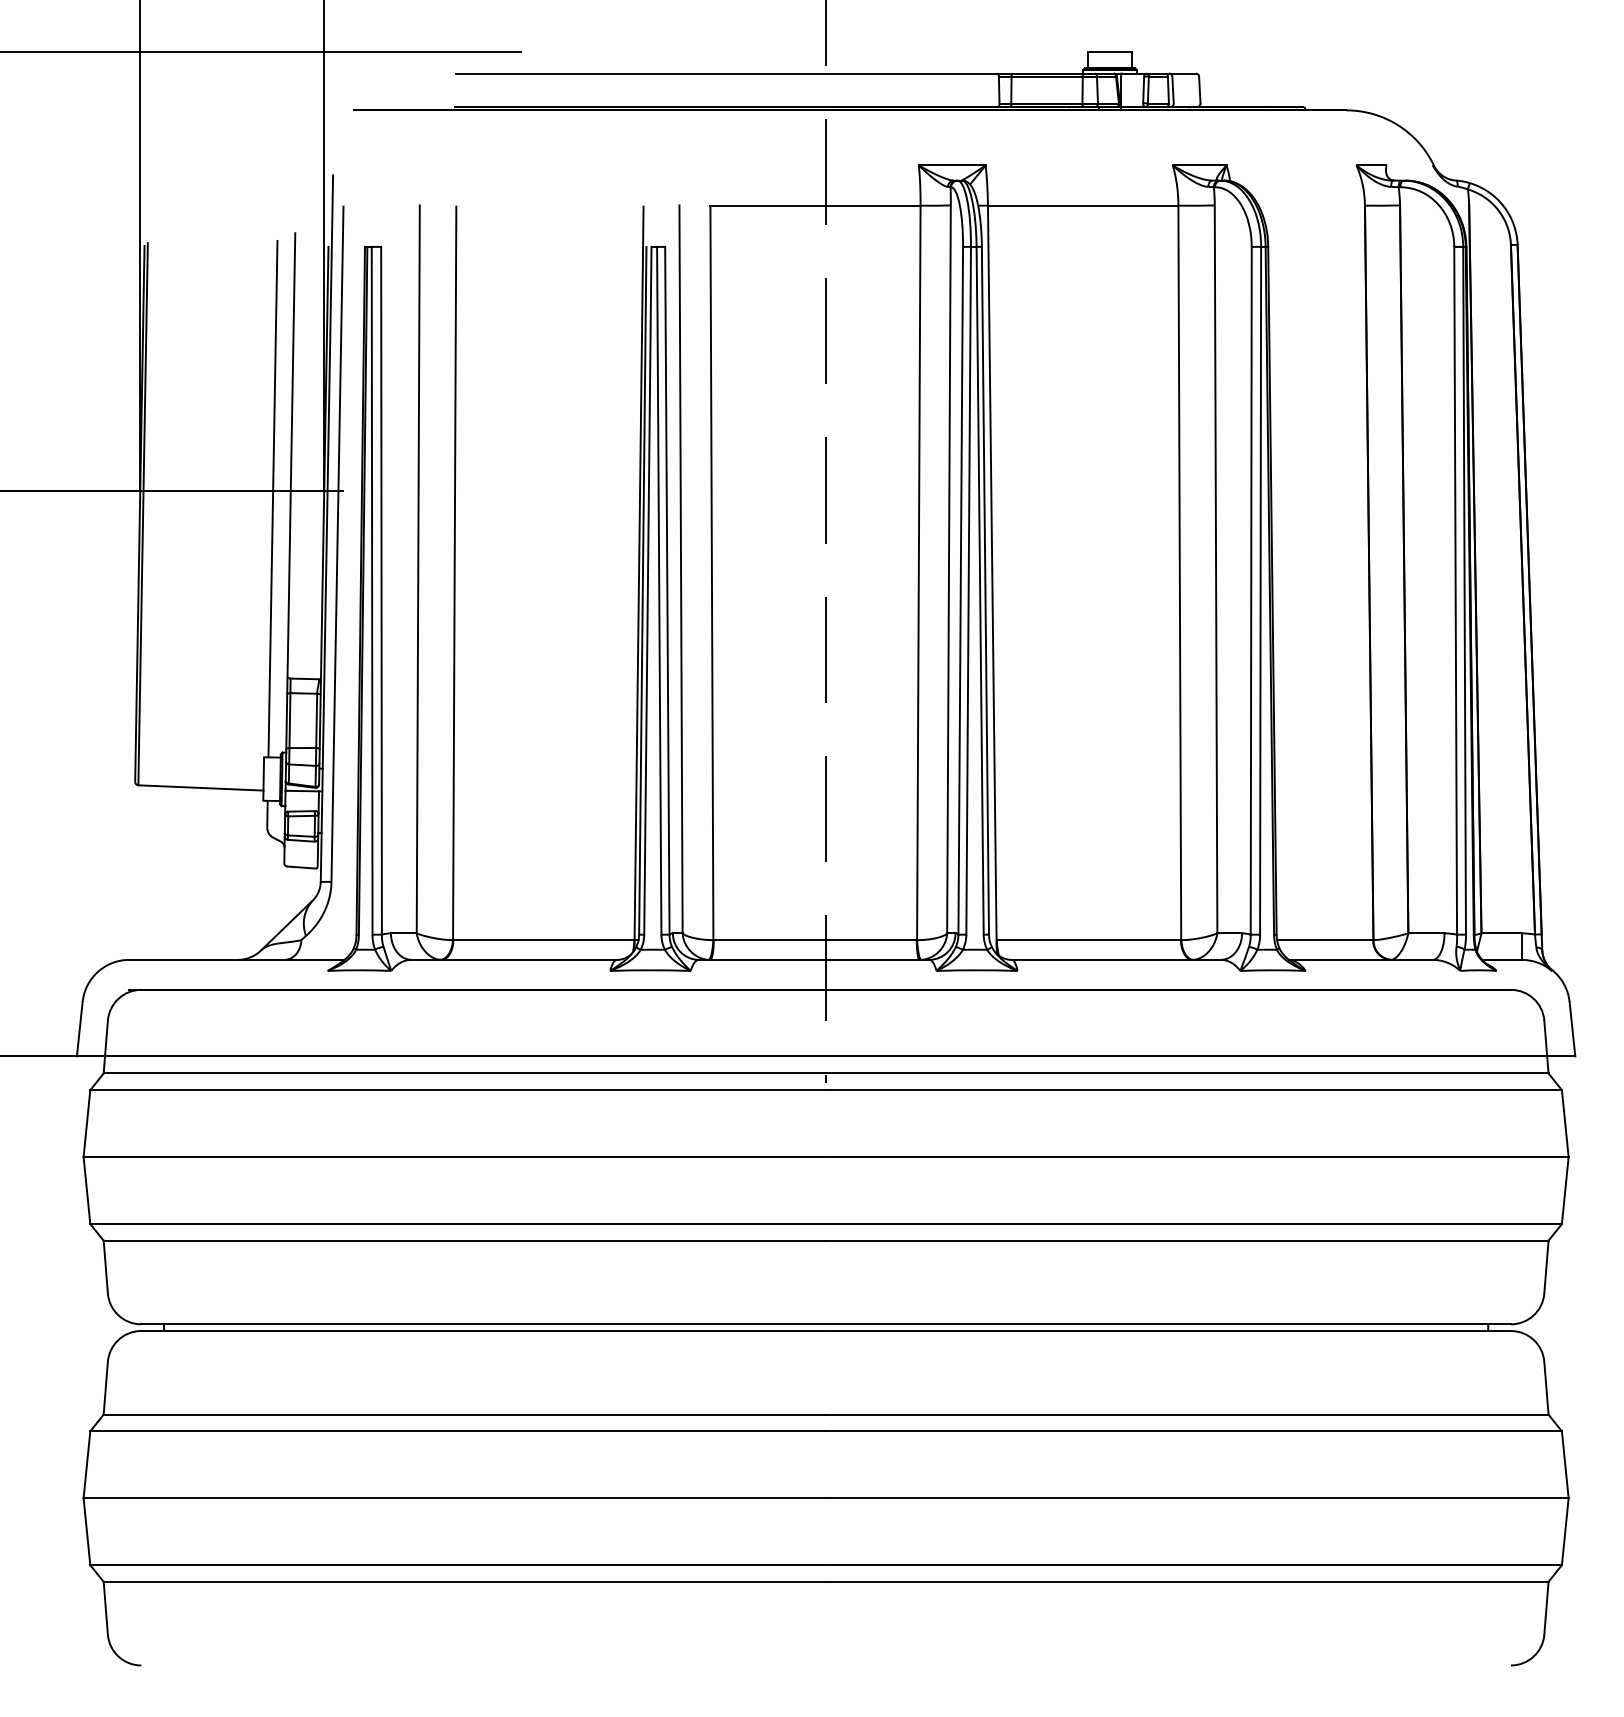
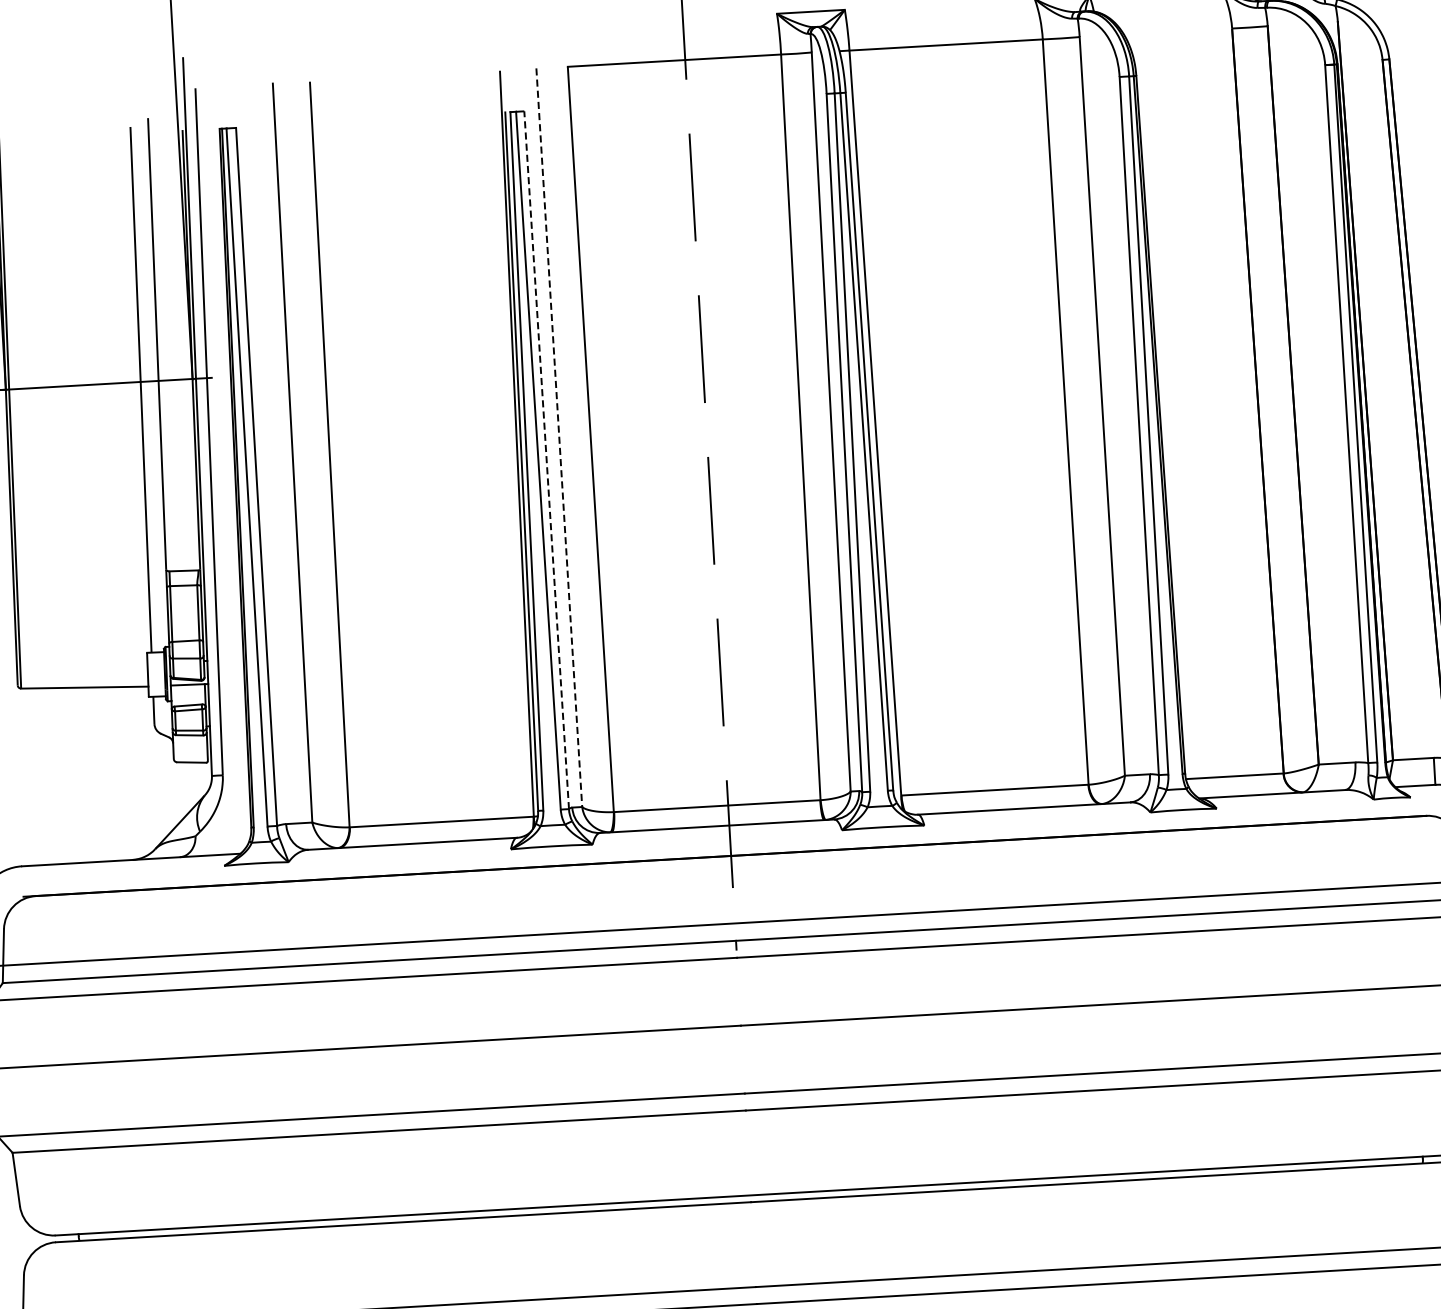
line: (681, 569) -> (559, 437), solid -> dashed
line: (667, 590) -> (546, 459), solid -> dashed

